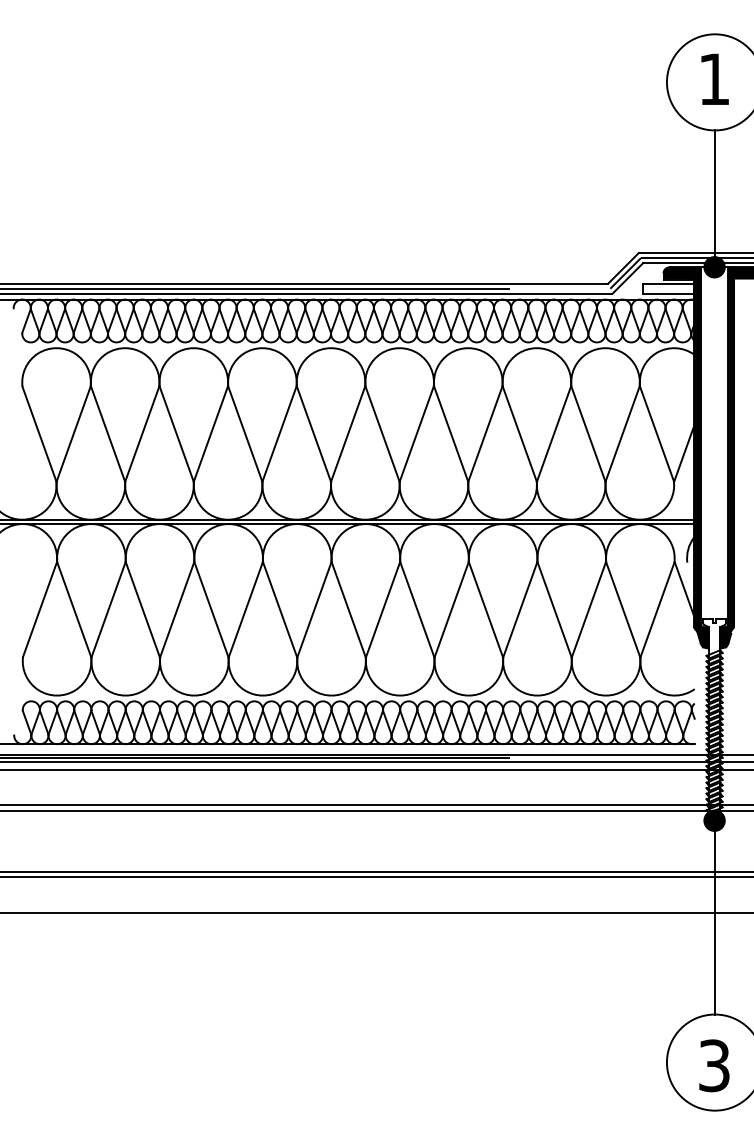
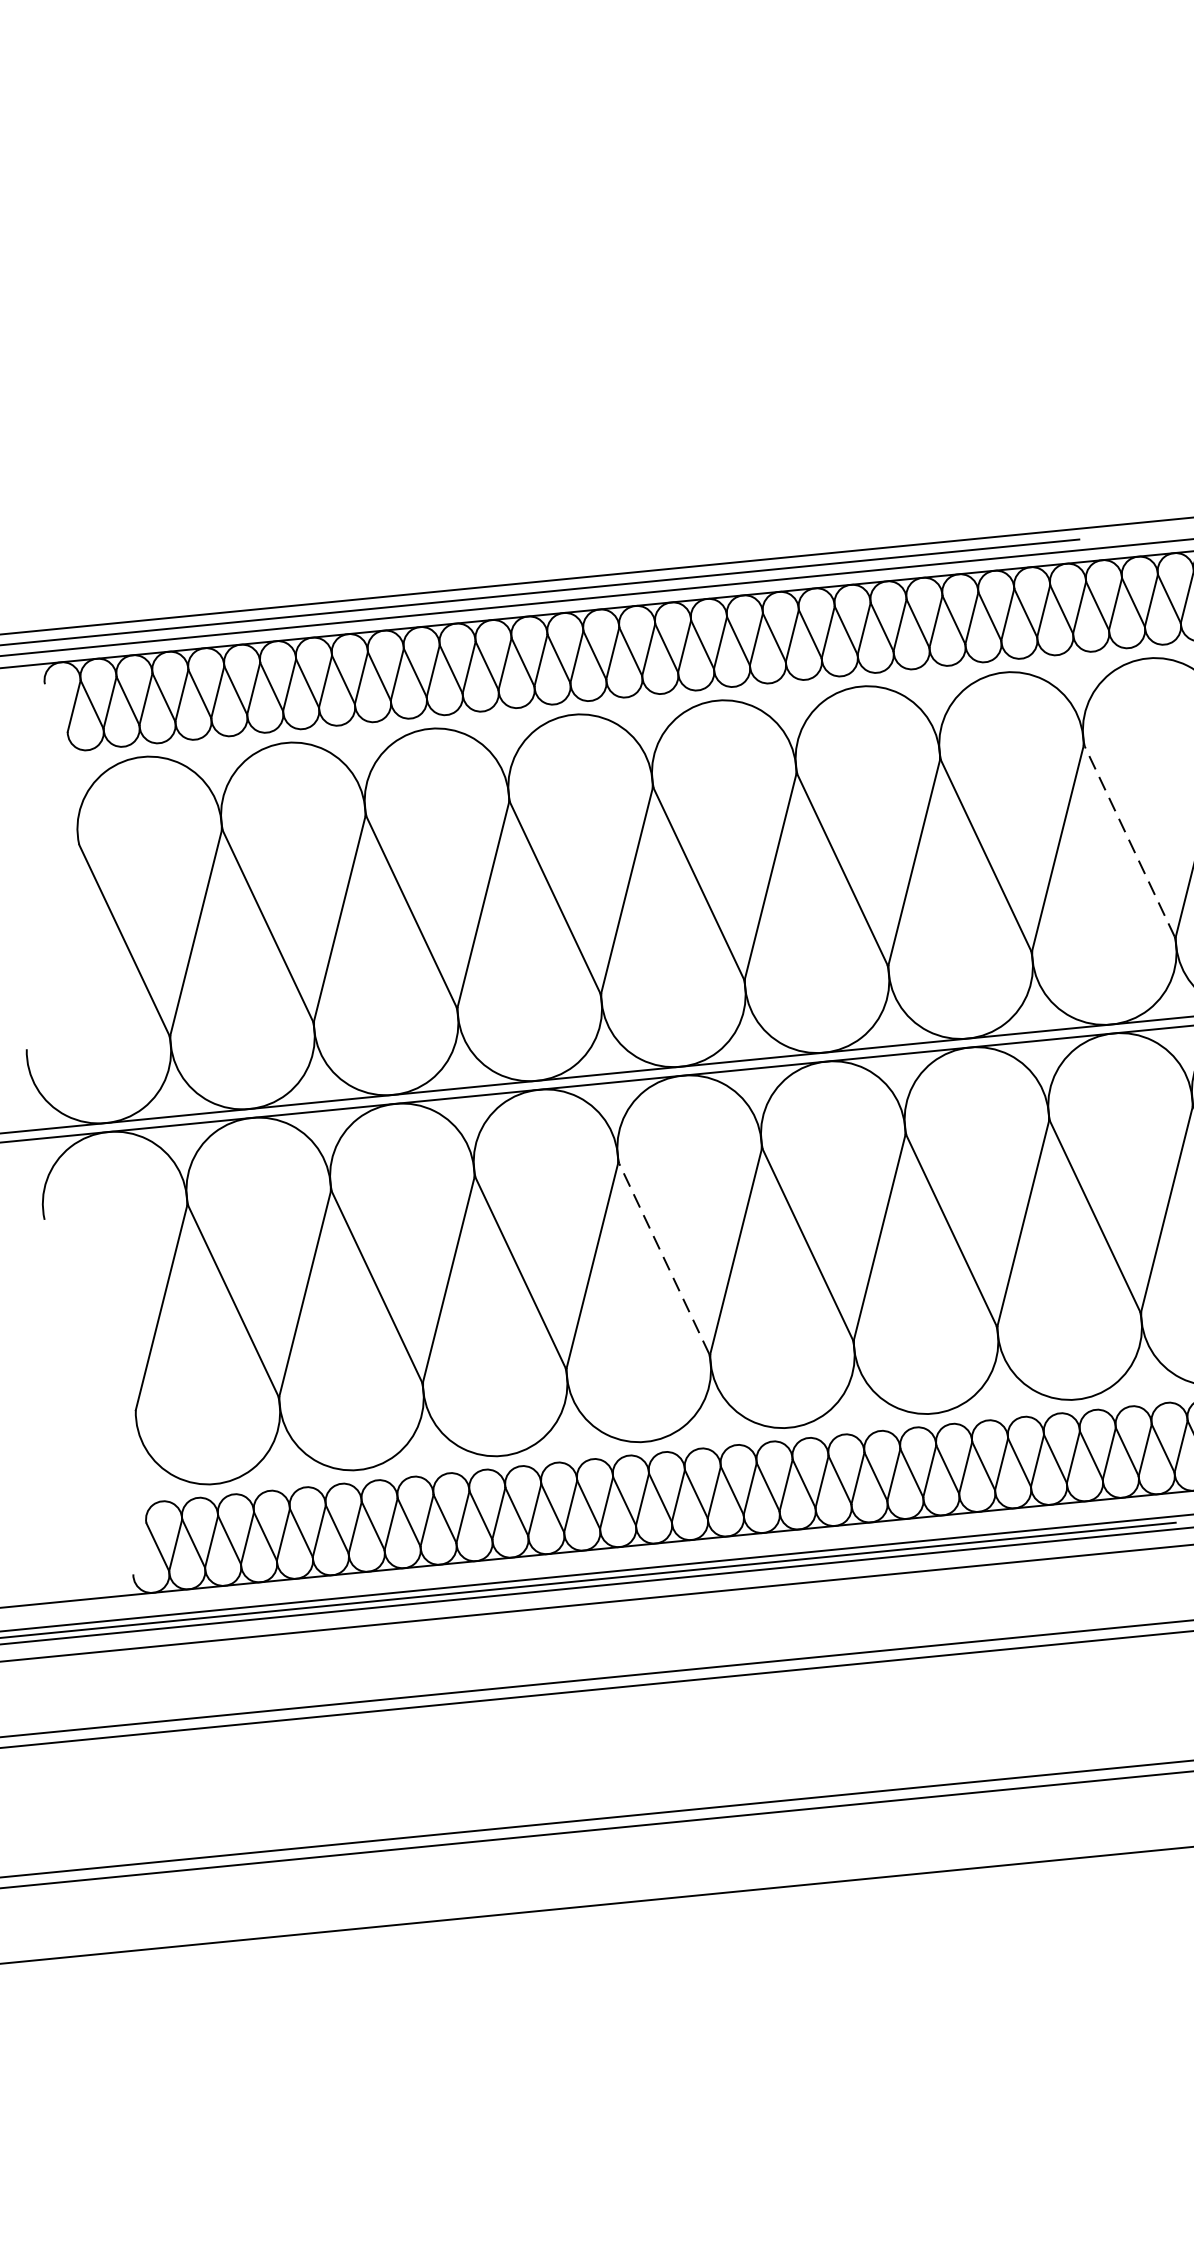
line: (519, 433) -> (1129, 840), solid -> dashed
line: (279, 609) -> (662, 1258), solid -> dashed

